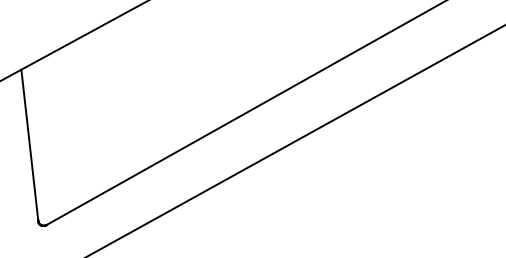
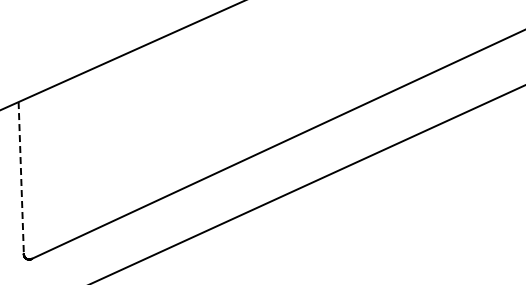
line: (30, 144) -> (21, 177), solid -> dashed

